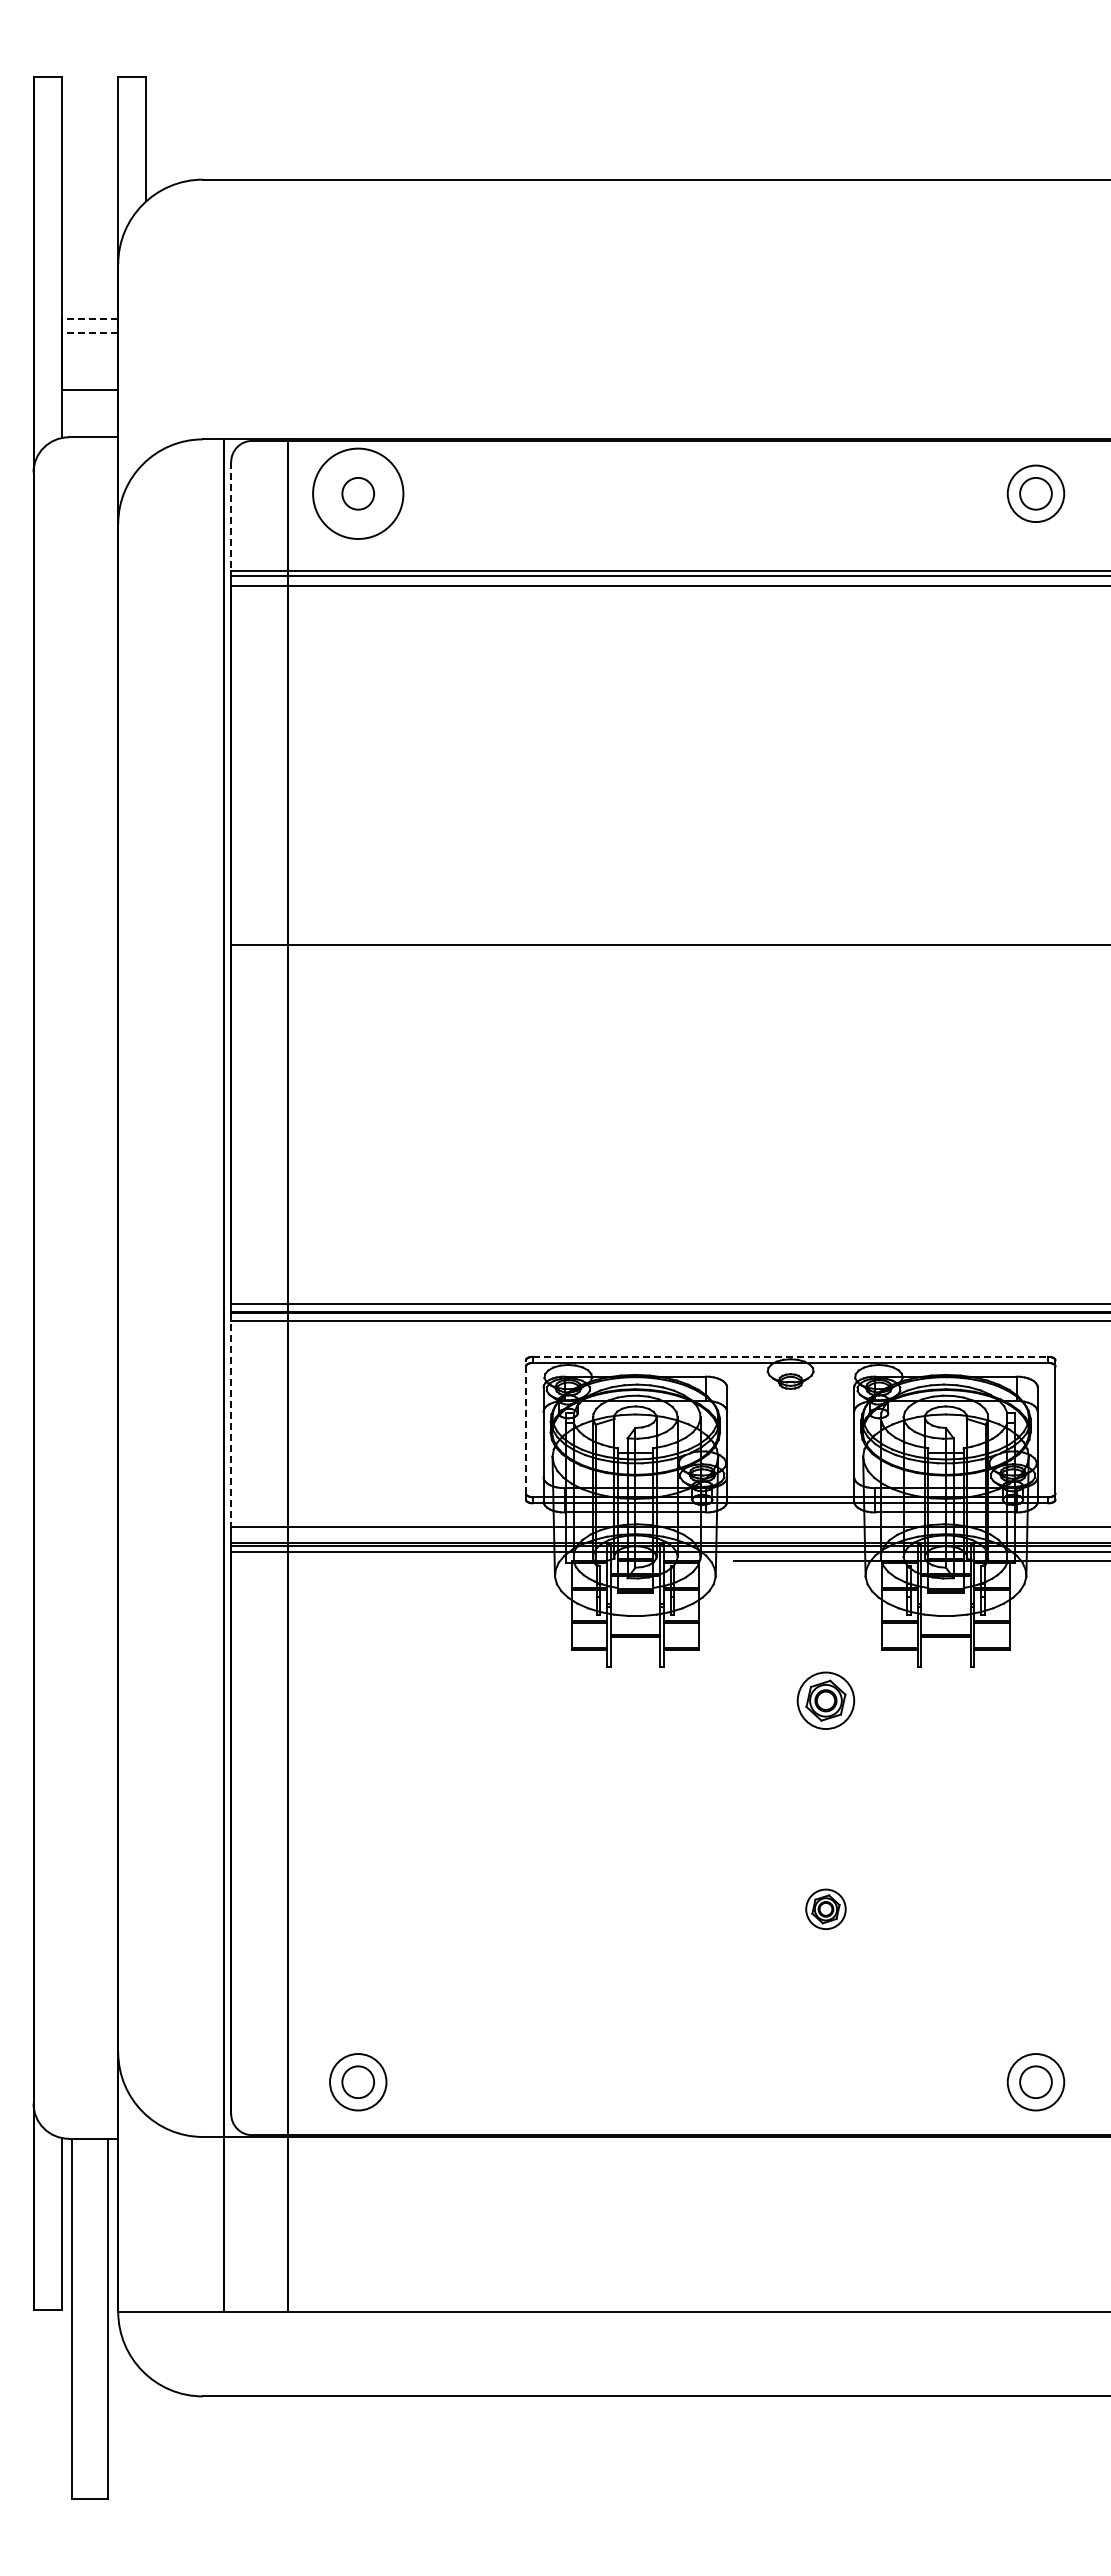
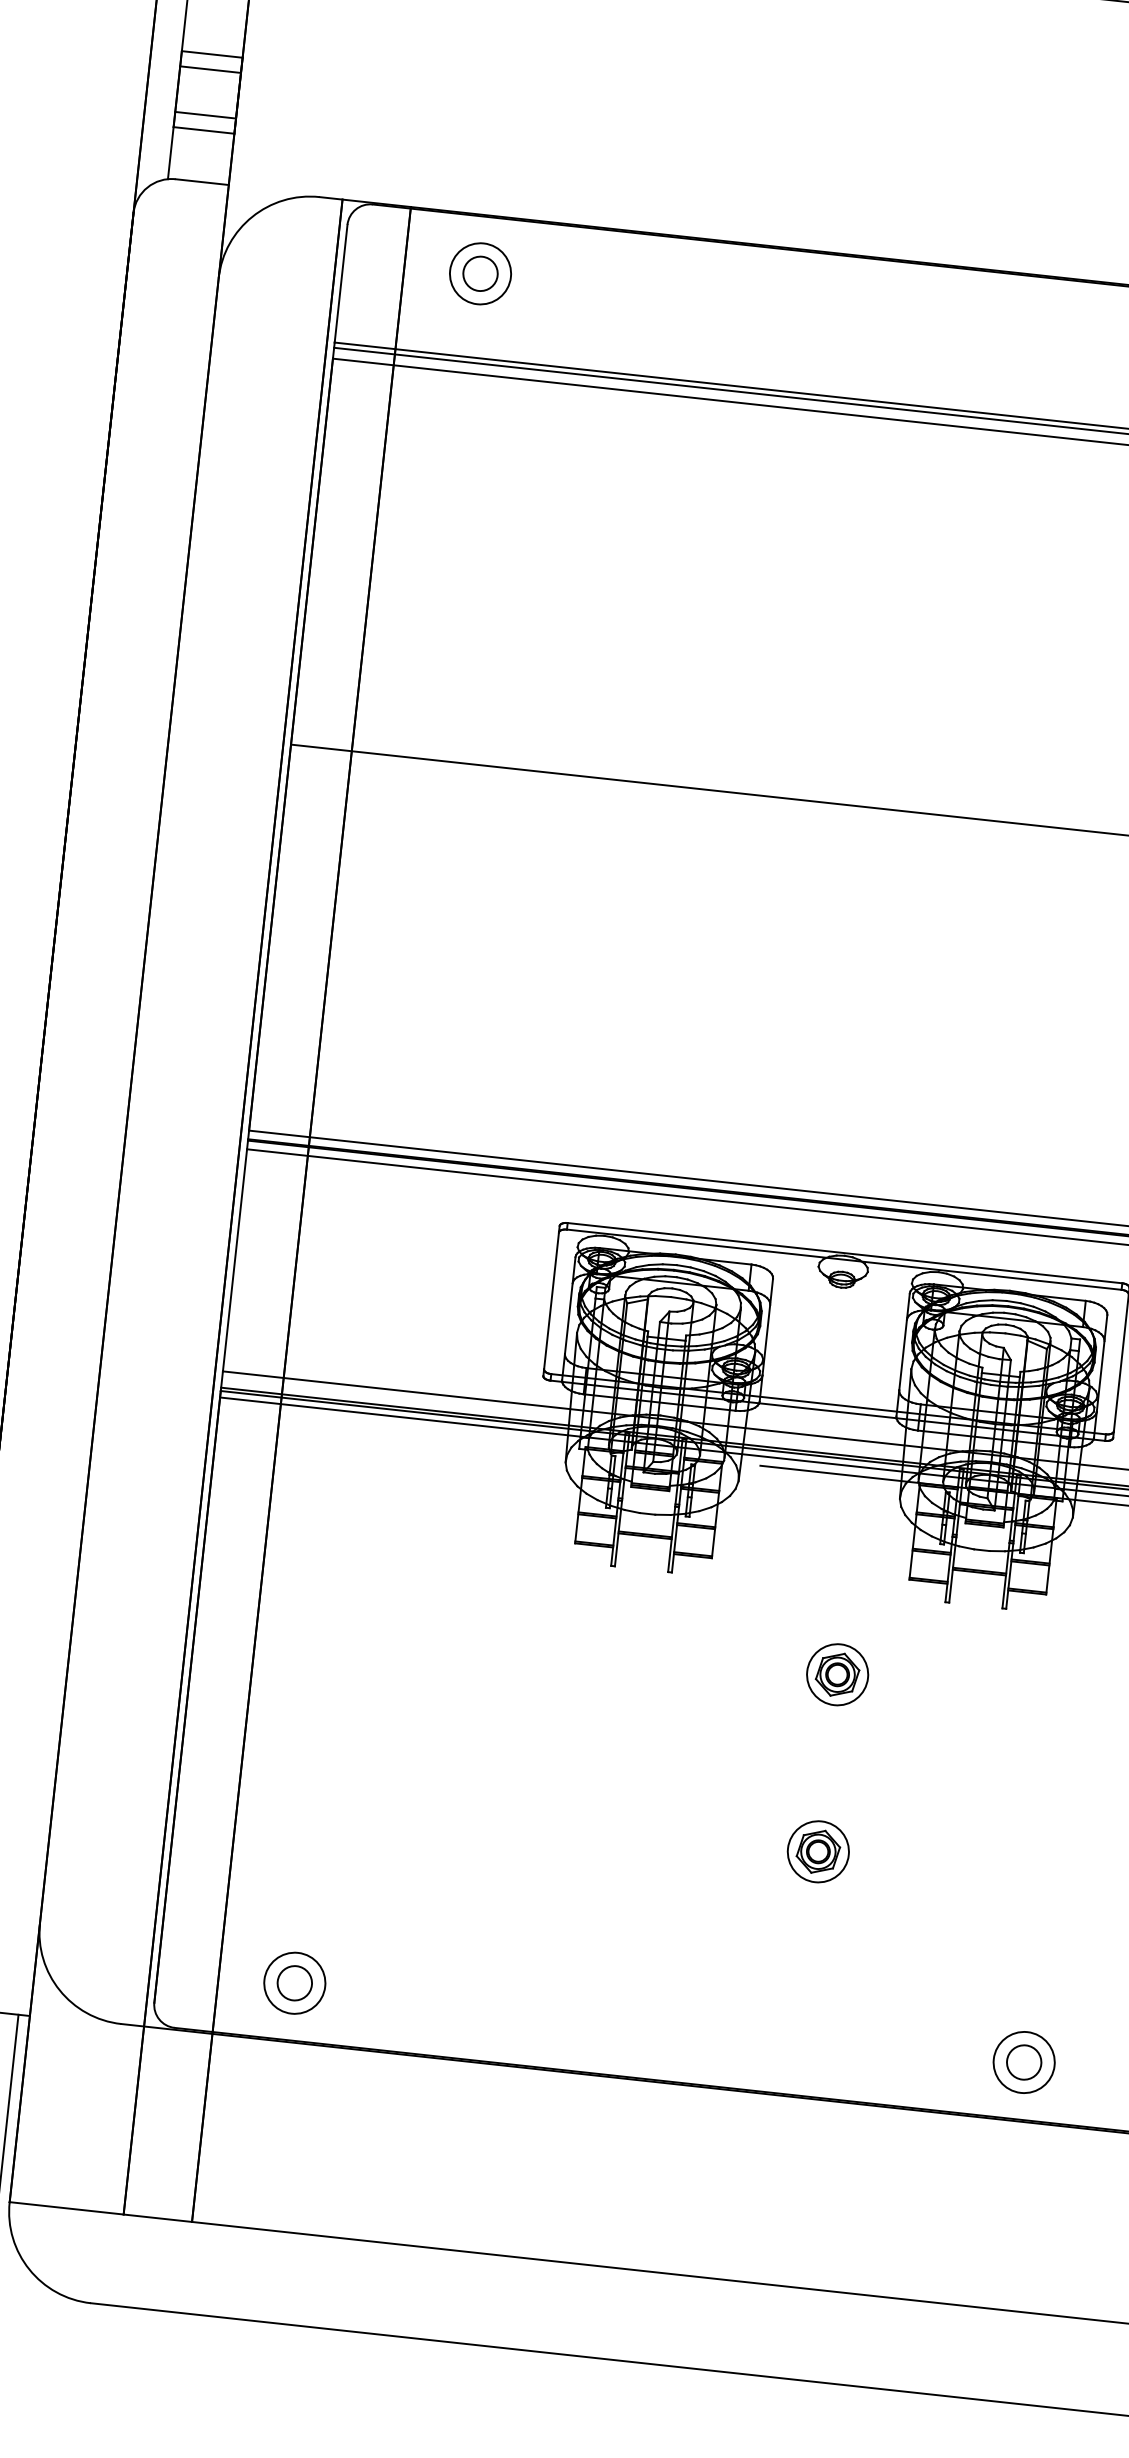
line: (89, 319) -> (211, 54), dashed -> solid
line: (89, 333) -> (210, 69), dashed -> solid
line: (89, 375) -> (205, 115), added
circle: (358, 493) -> (480, 273), size x0.62
line: (231, 516) -> (341, 283), dashed -> solid
line: (790, 1356) -> (844, 1252), dashed -> solid
line: (231, 1420) -> (235, 1256), dashed -> solid
line: (525, 1427) -> (551, 1298), dashed -> solid
part: (825, 1700) -> (837, 1674), moved
part: (825, 1909) -> (817, 1851), size x1.43

